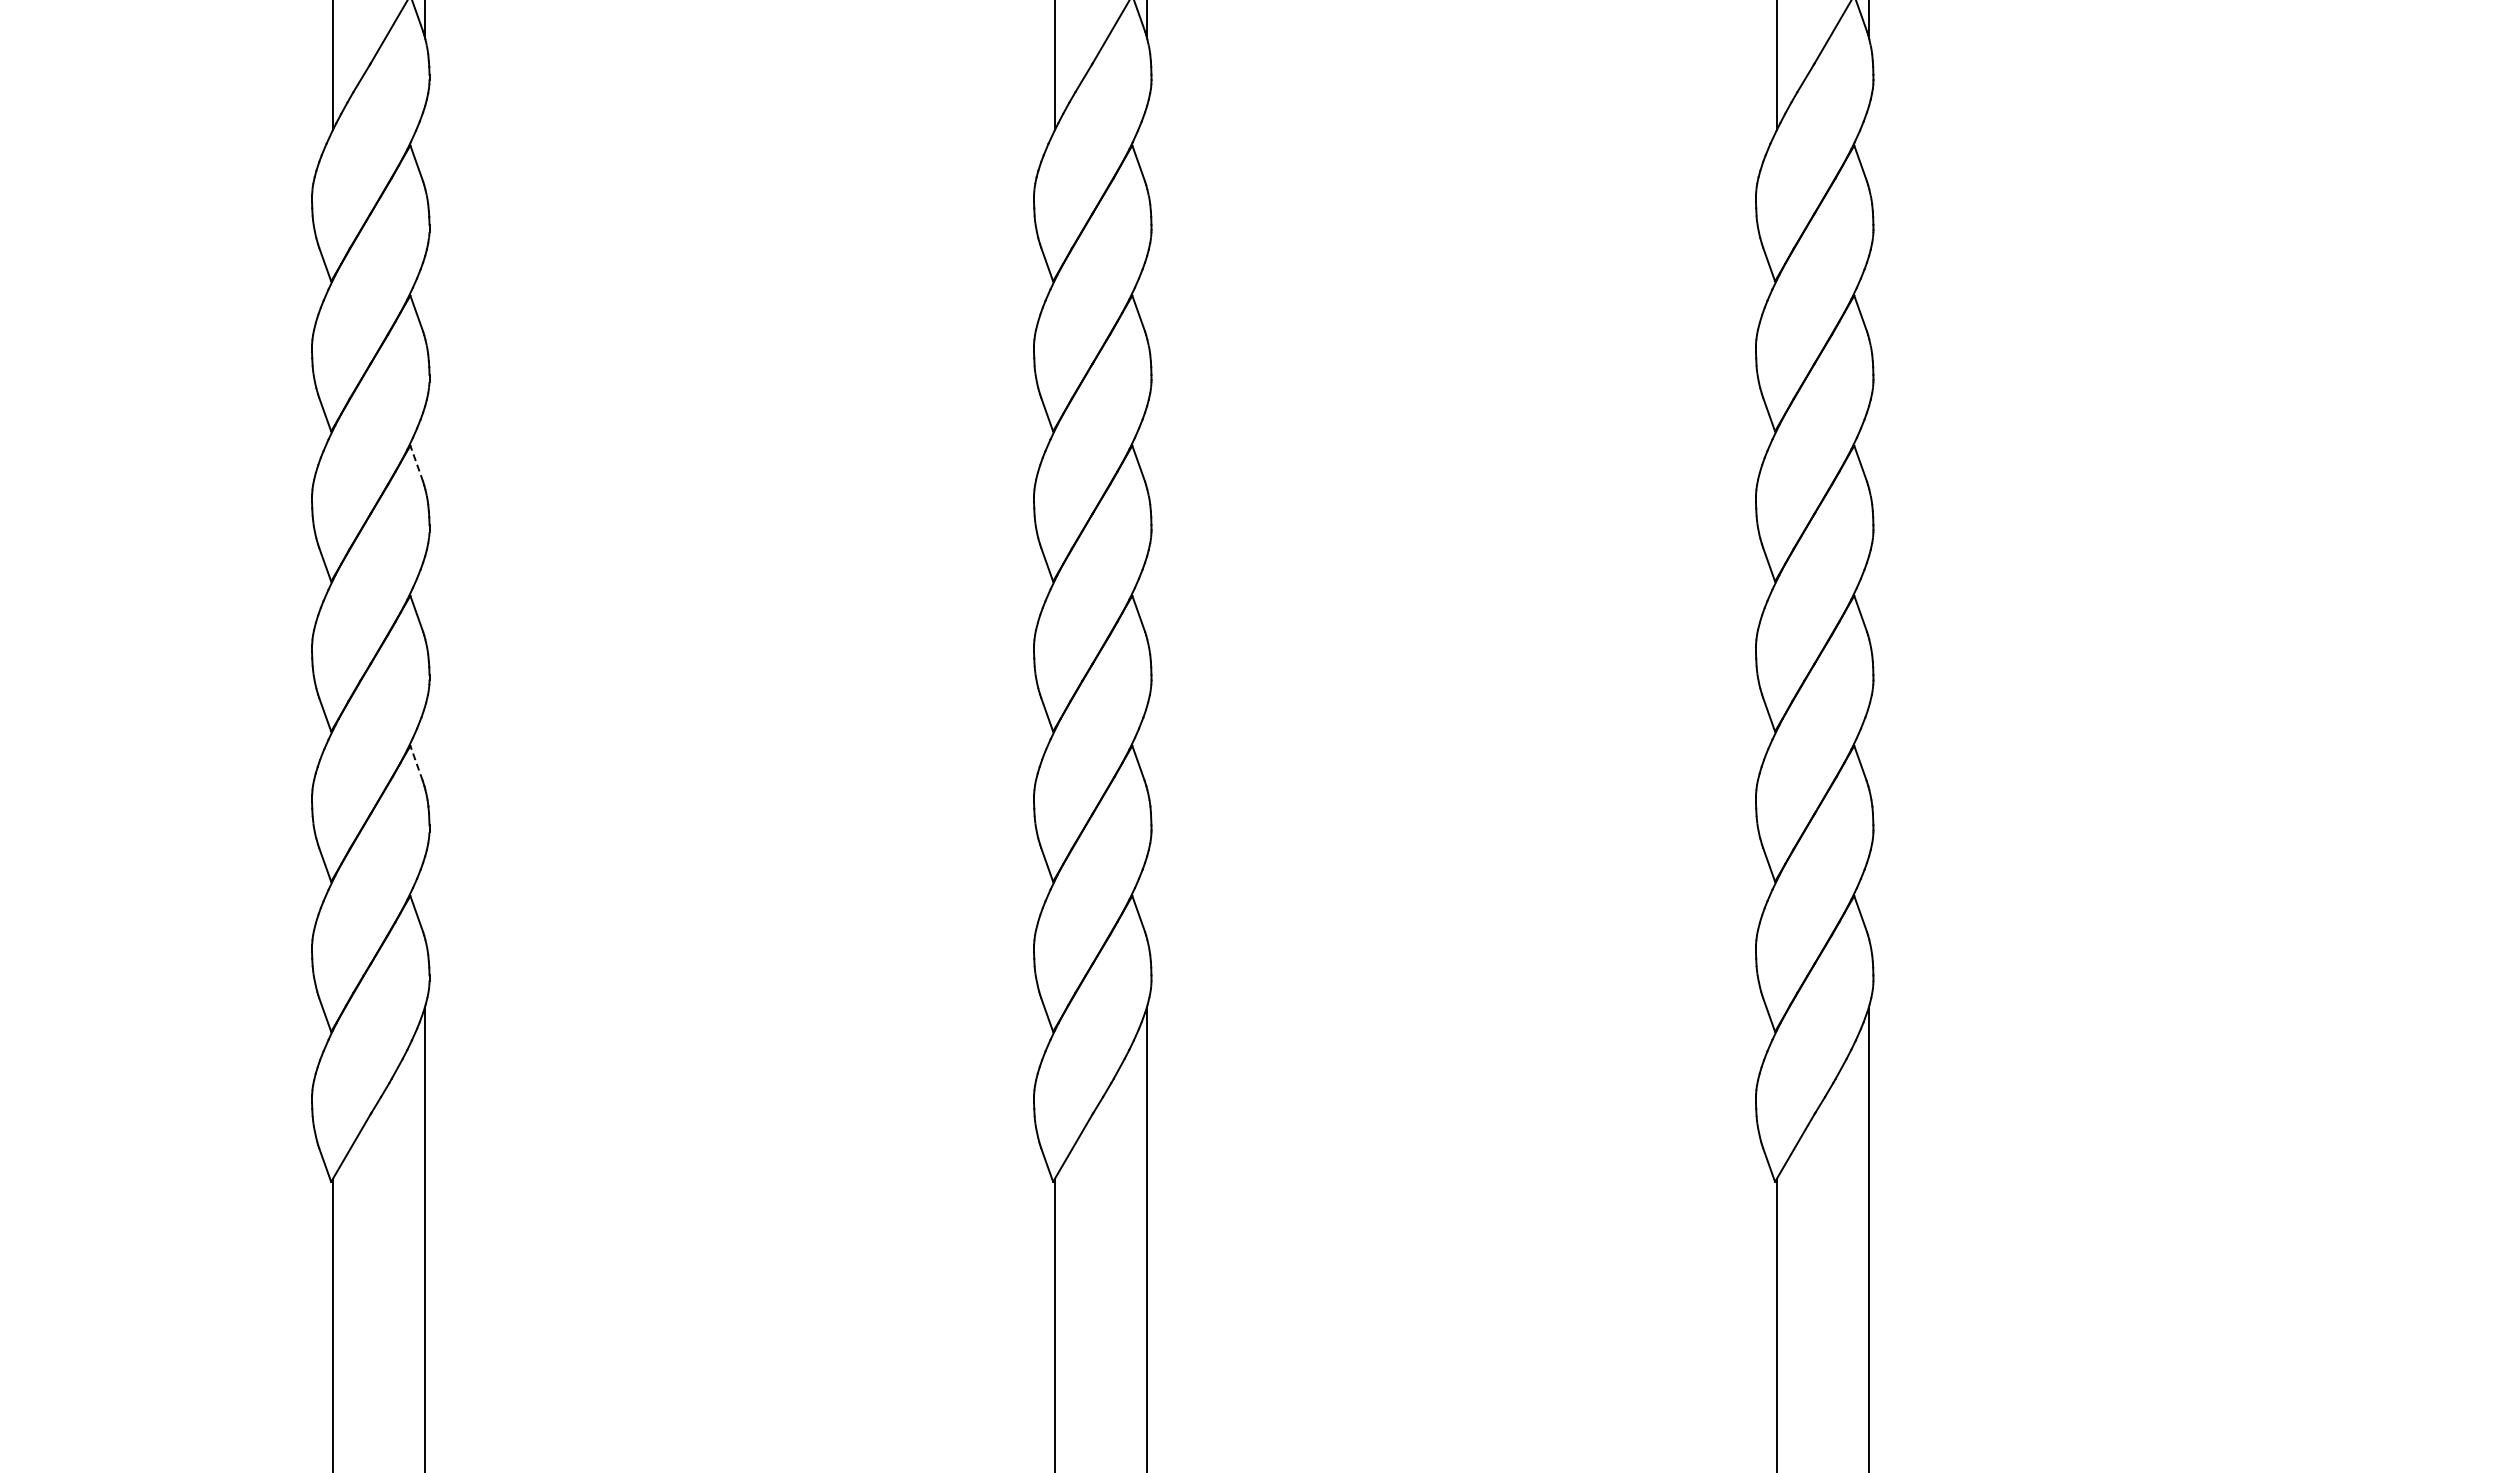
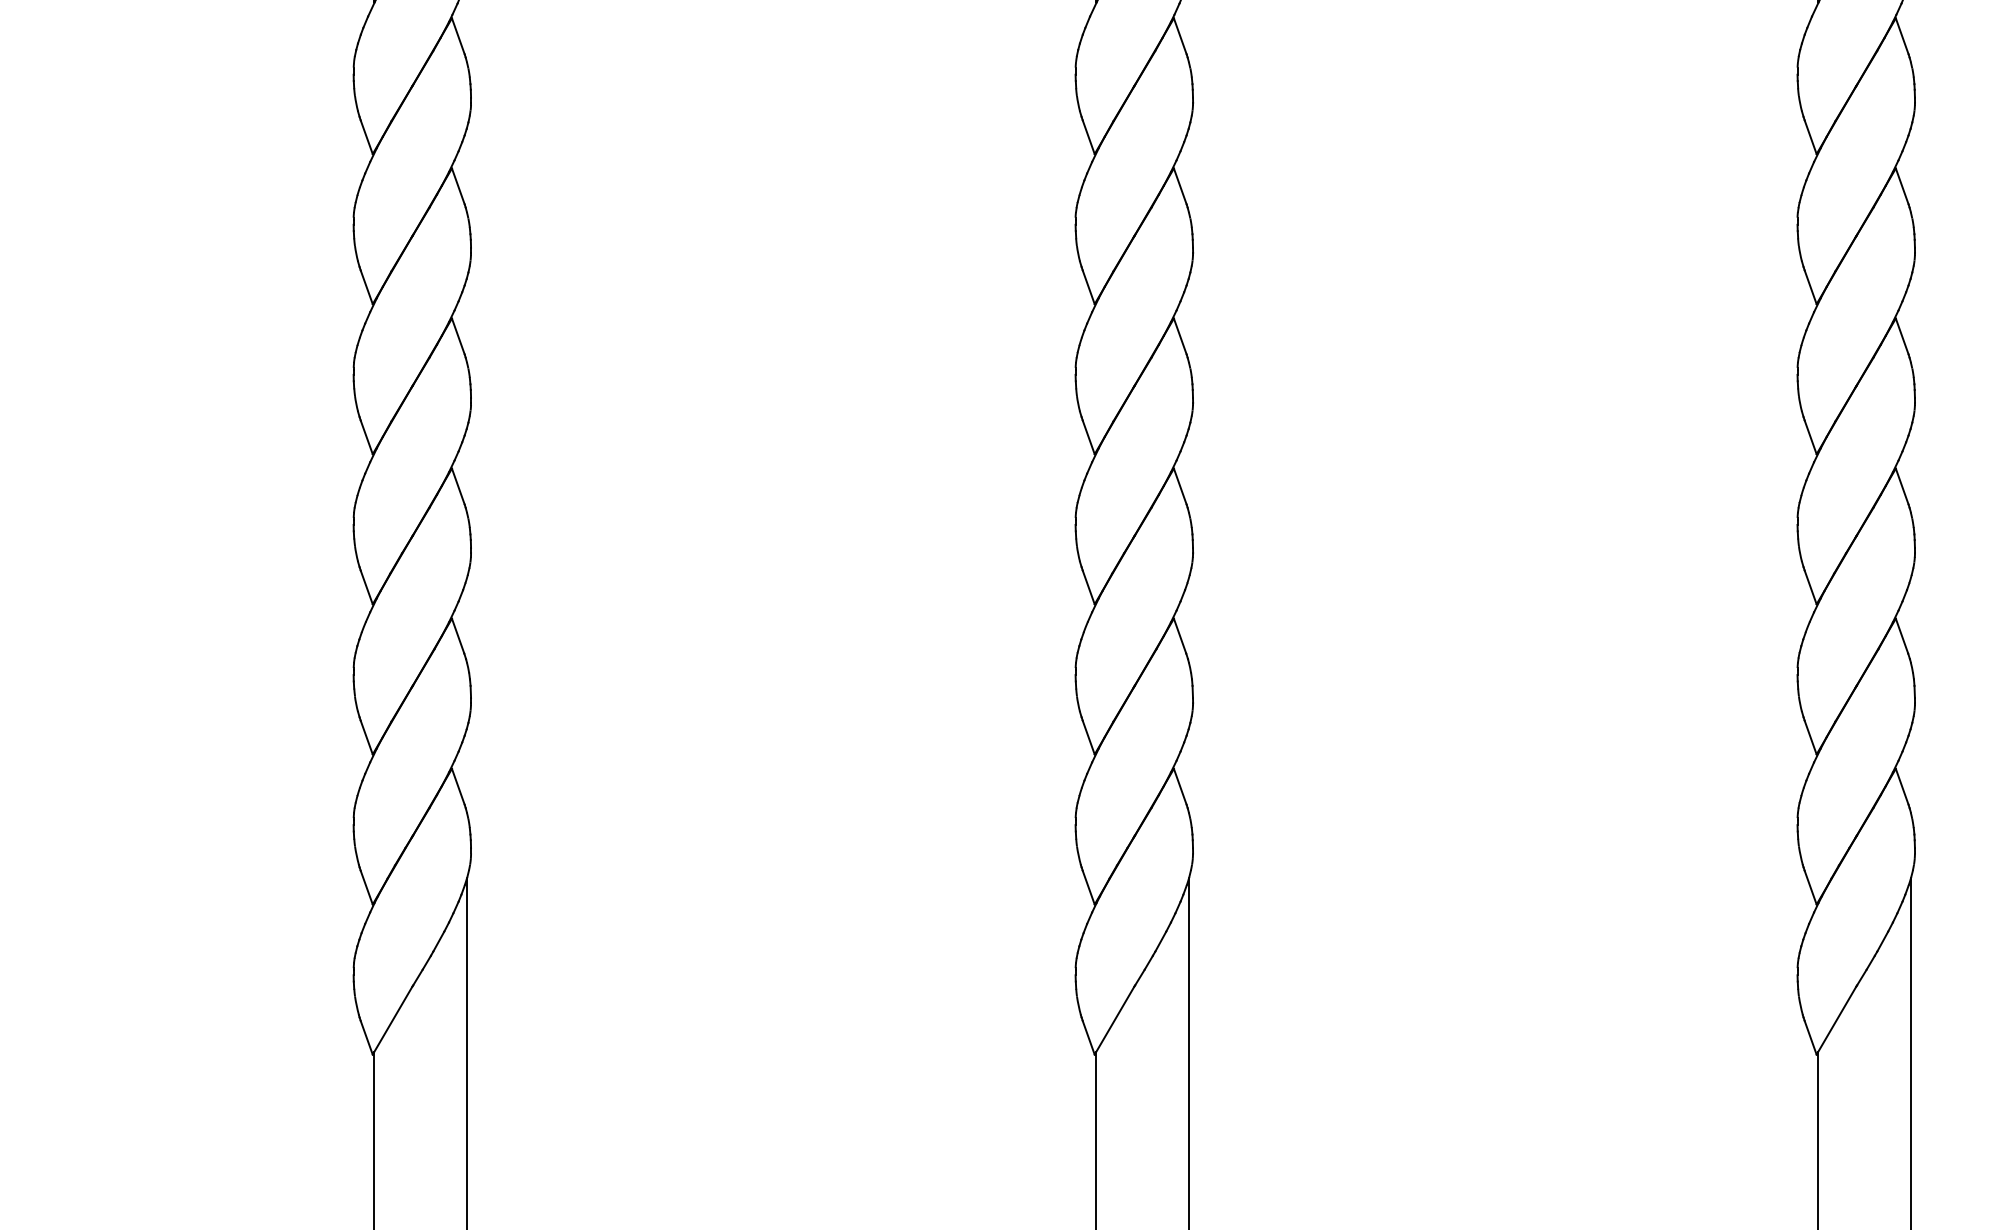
line: (416, 463) -> (458, 336), dashed -> solid
line: (416, 763) -> (458, 636), dashed -> solid

